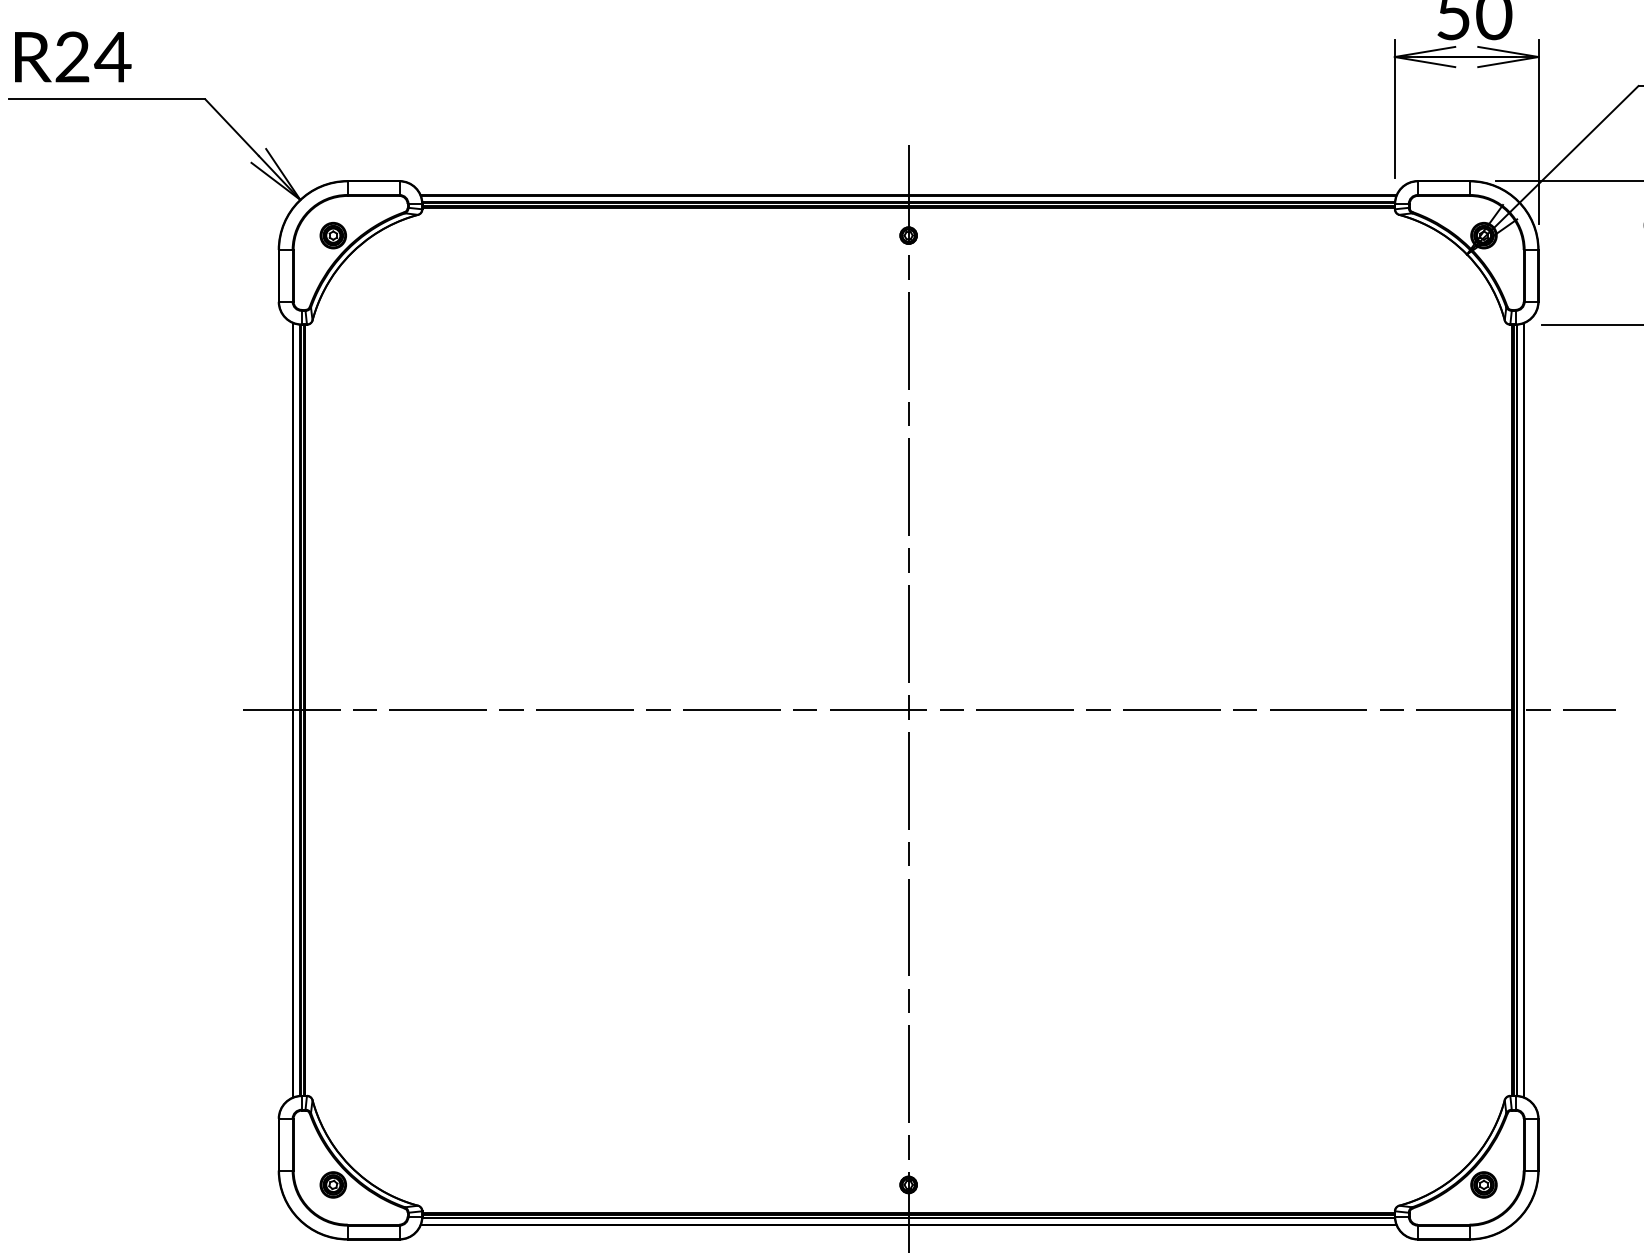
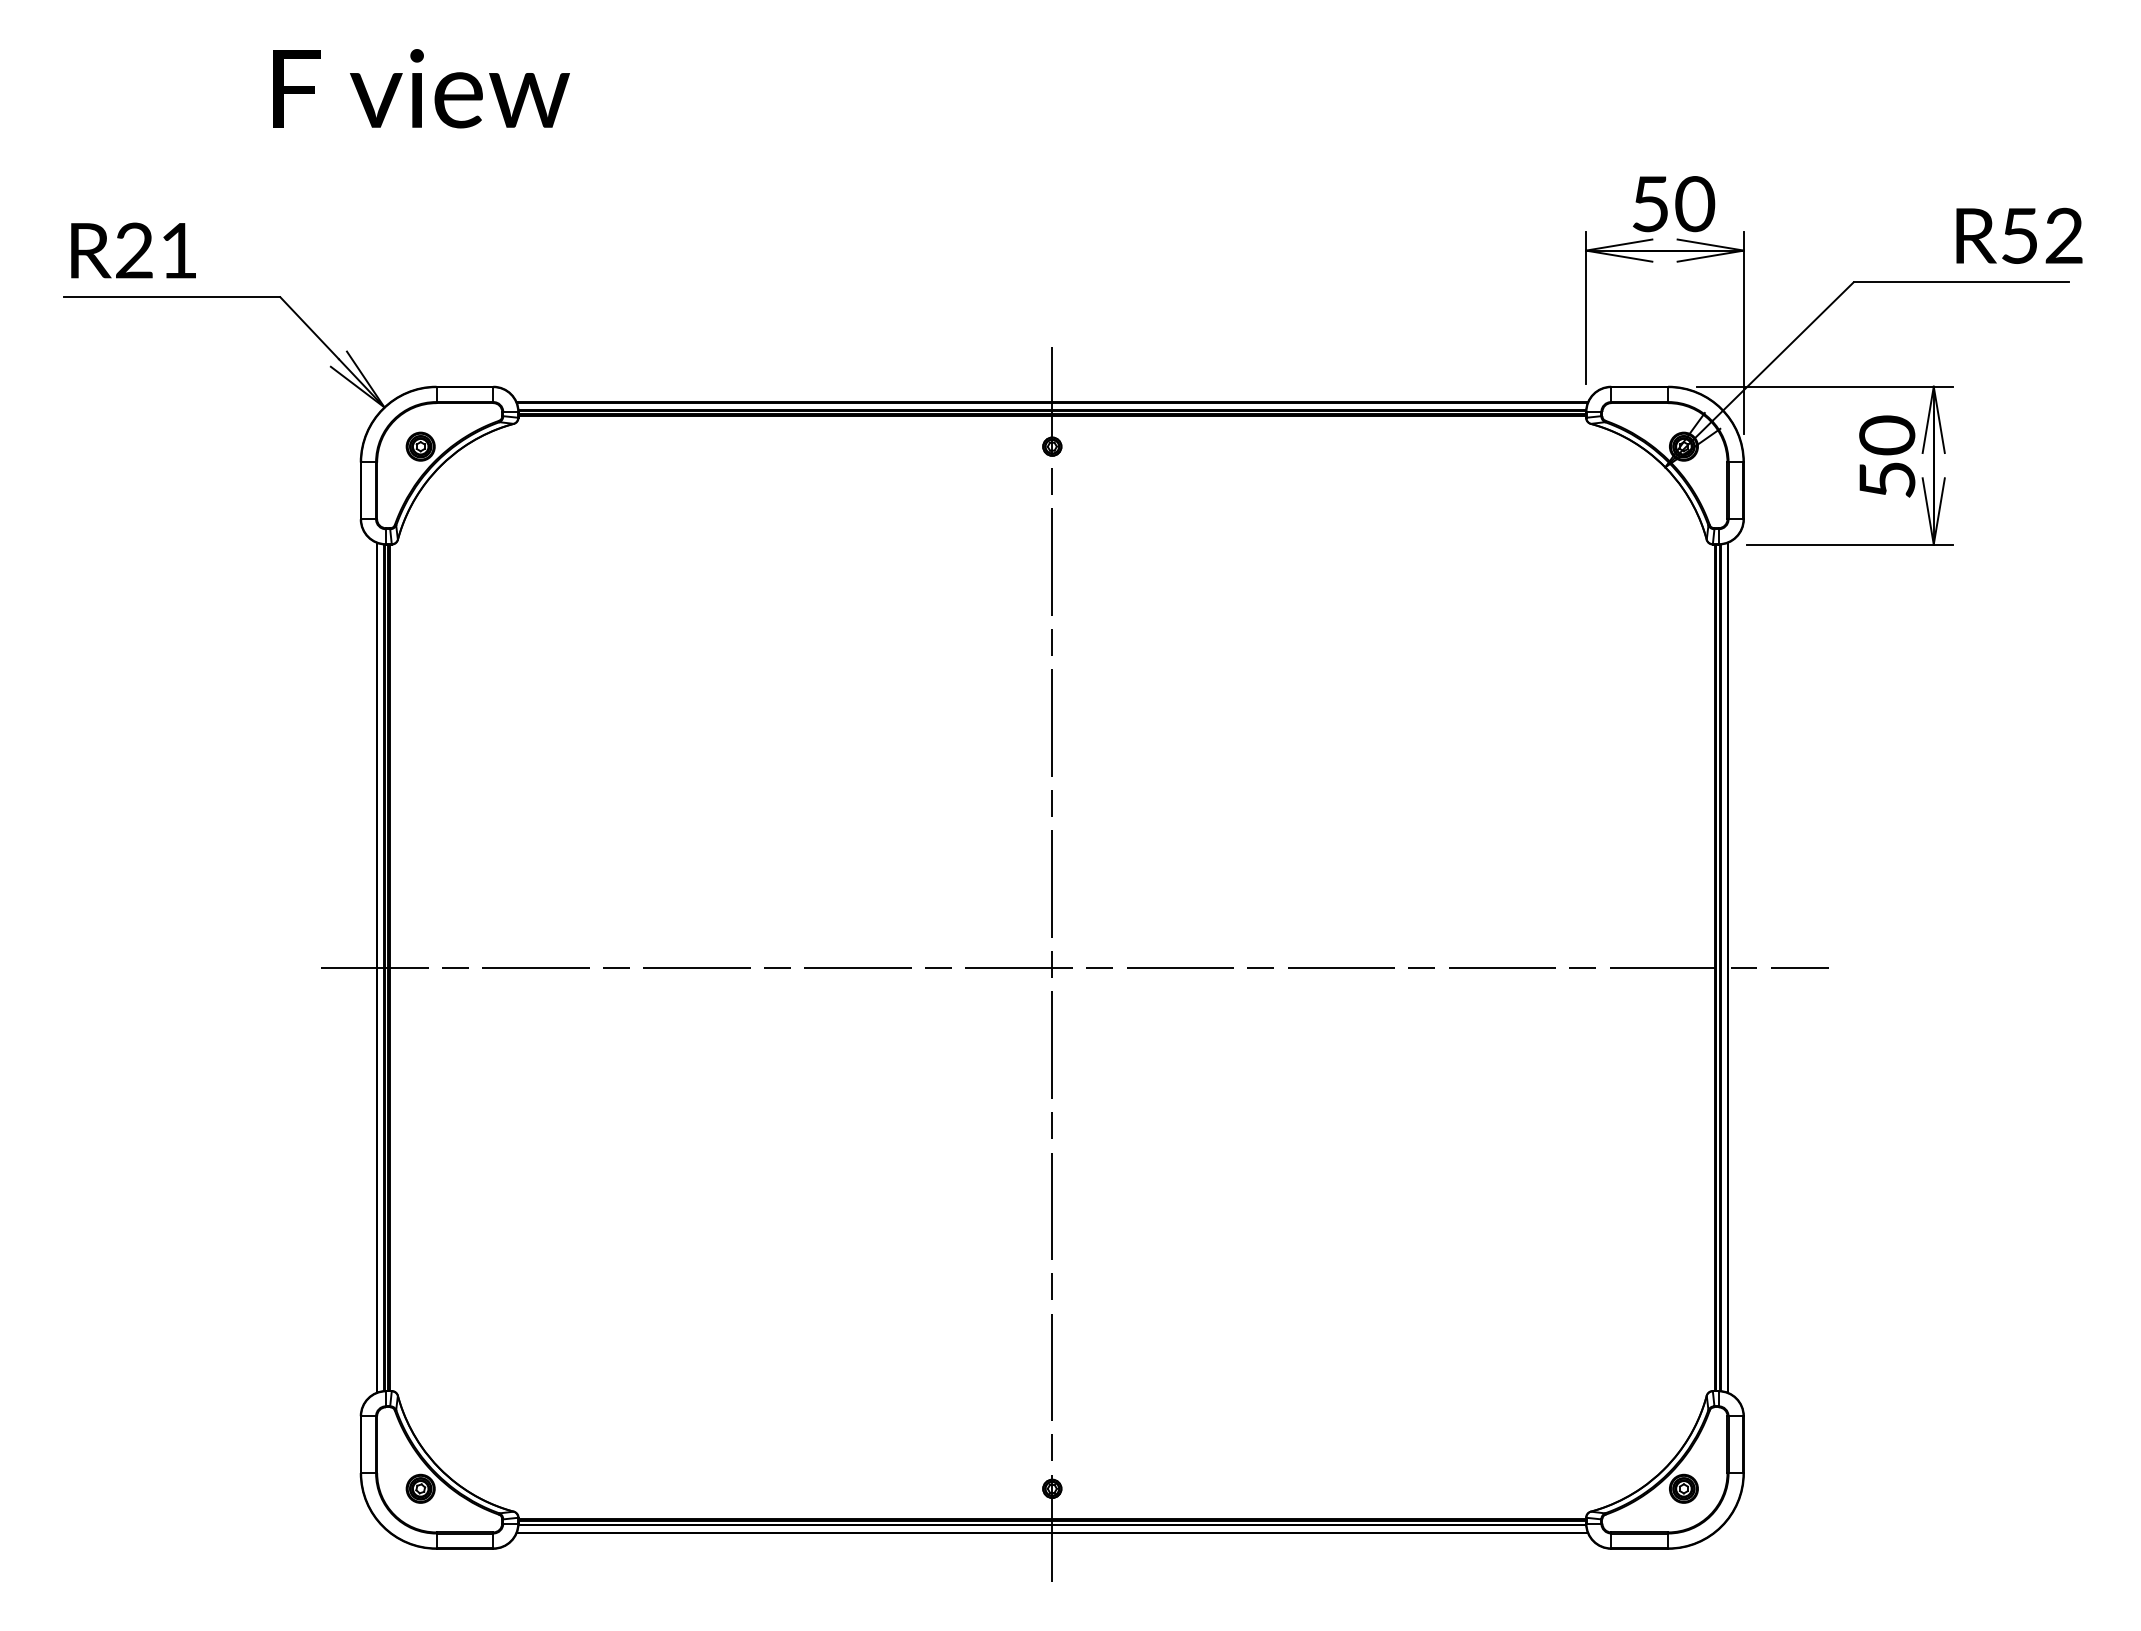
text: (112, 56) -> (178, 250), R24 -> R21

